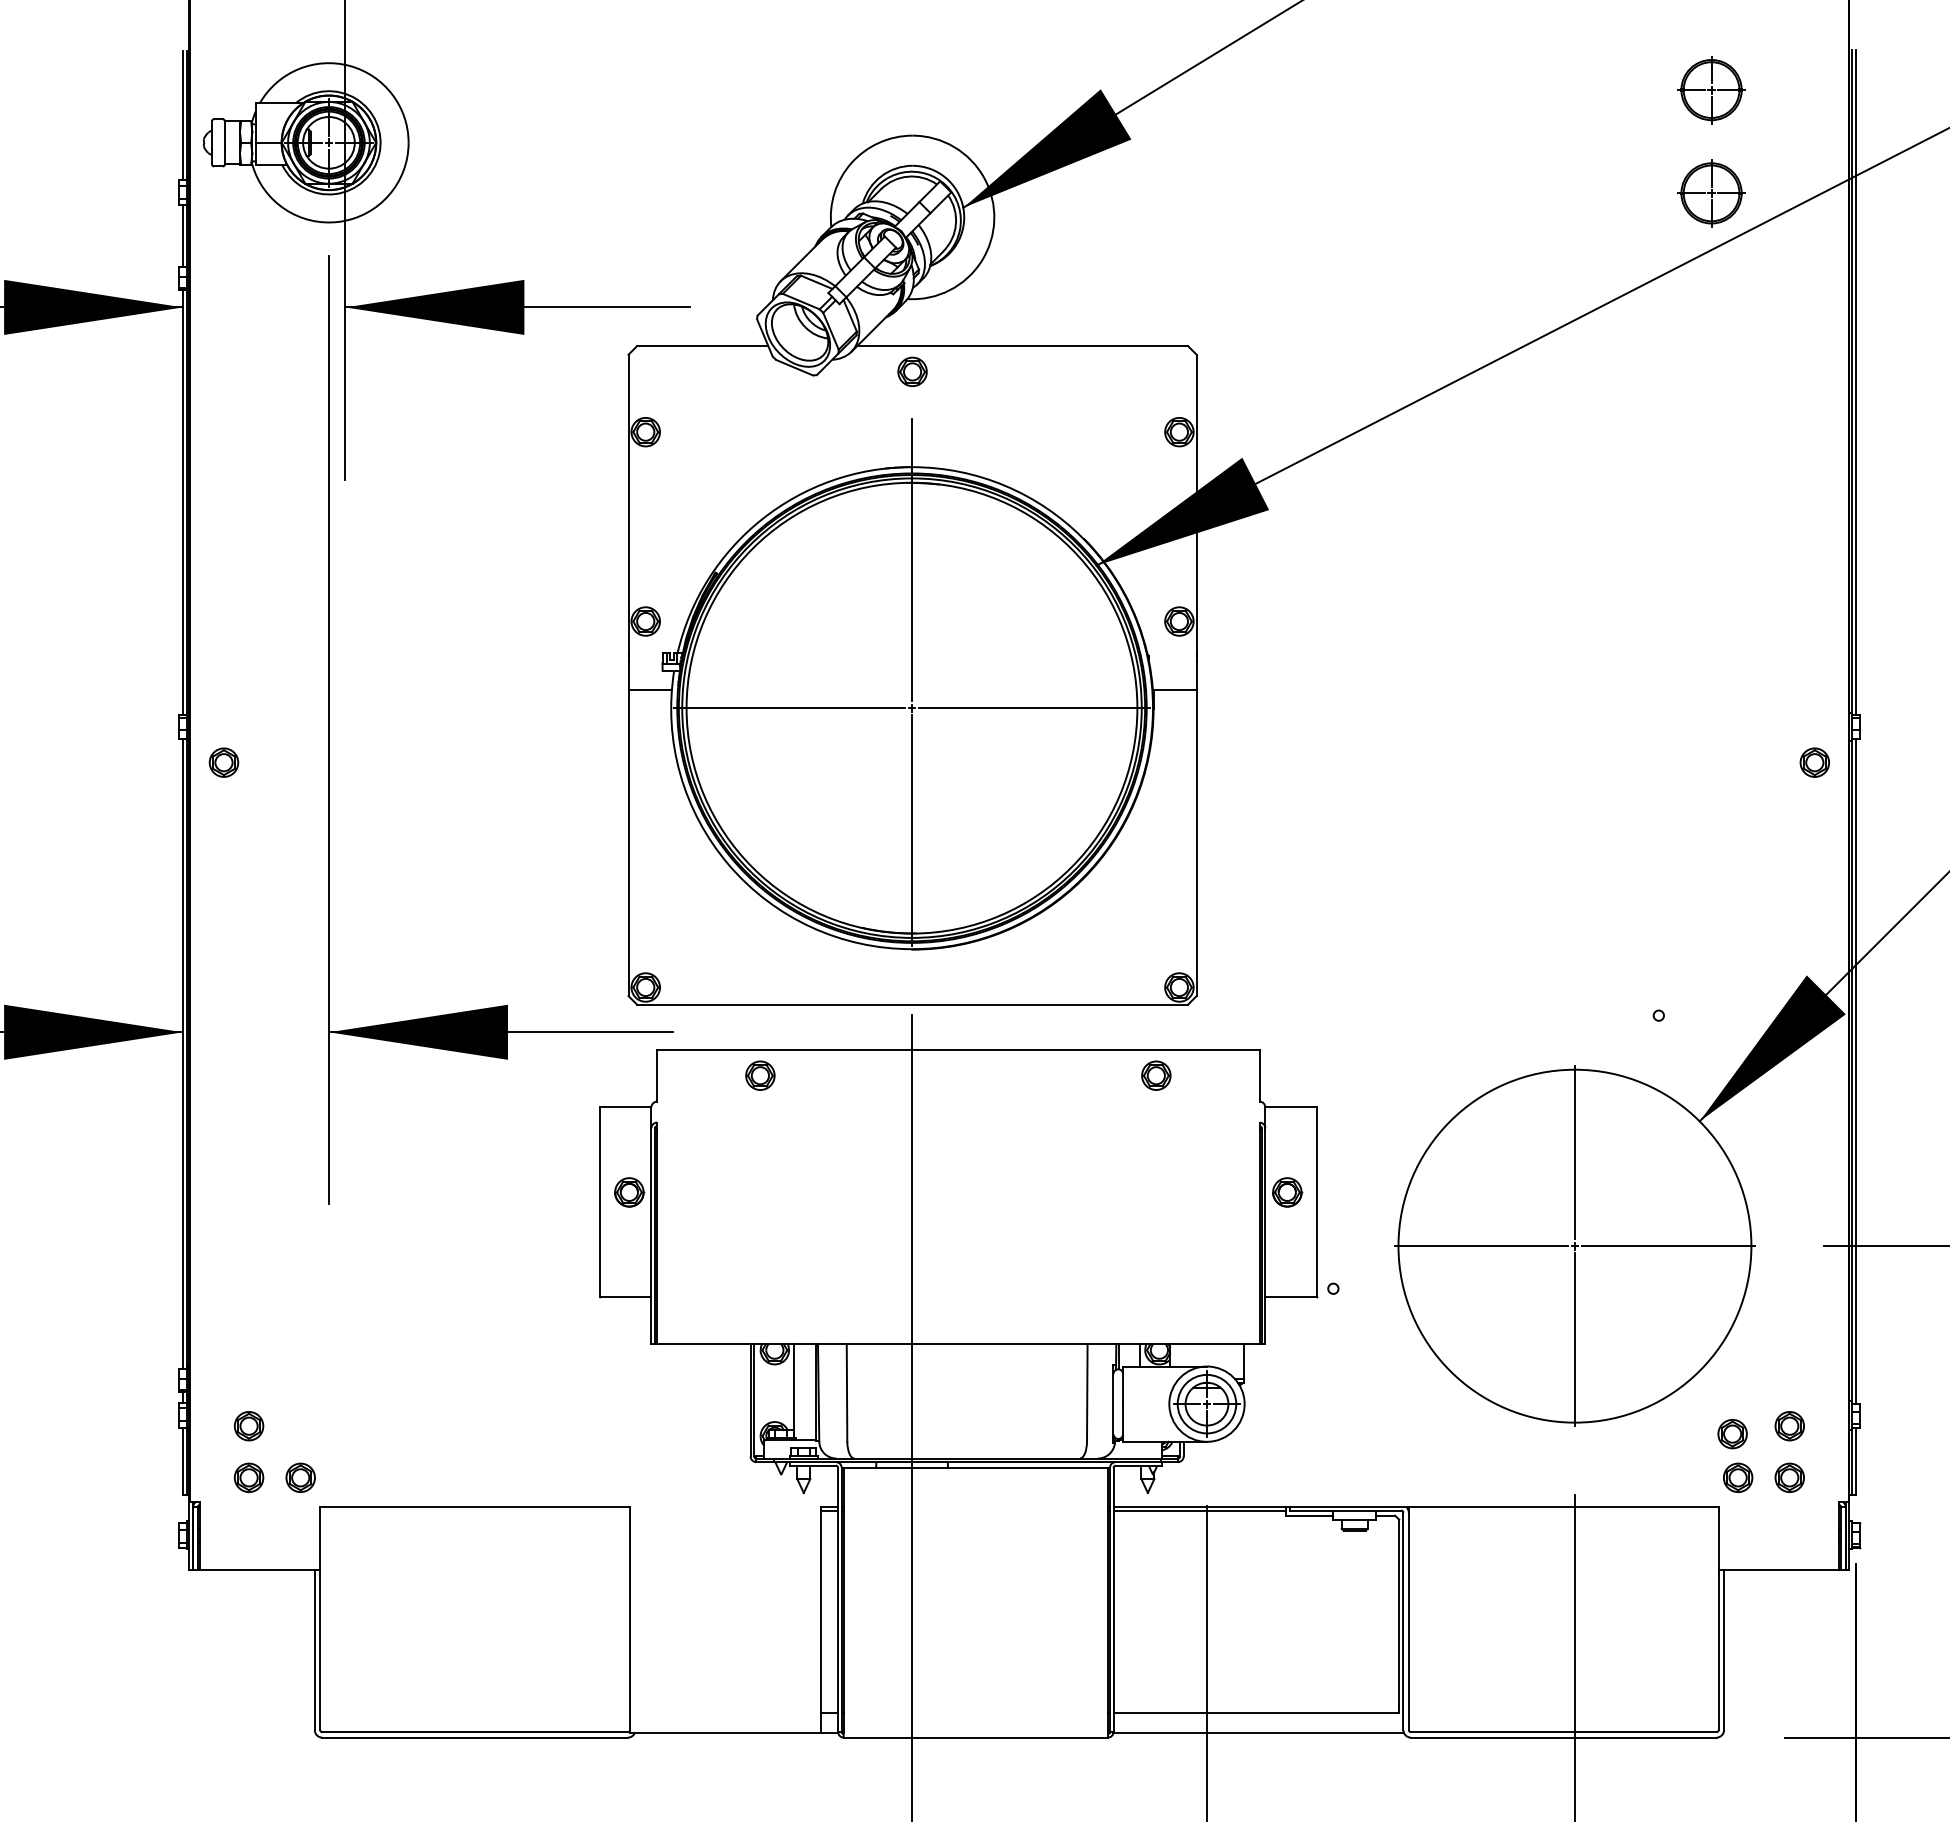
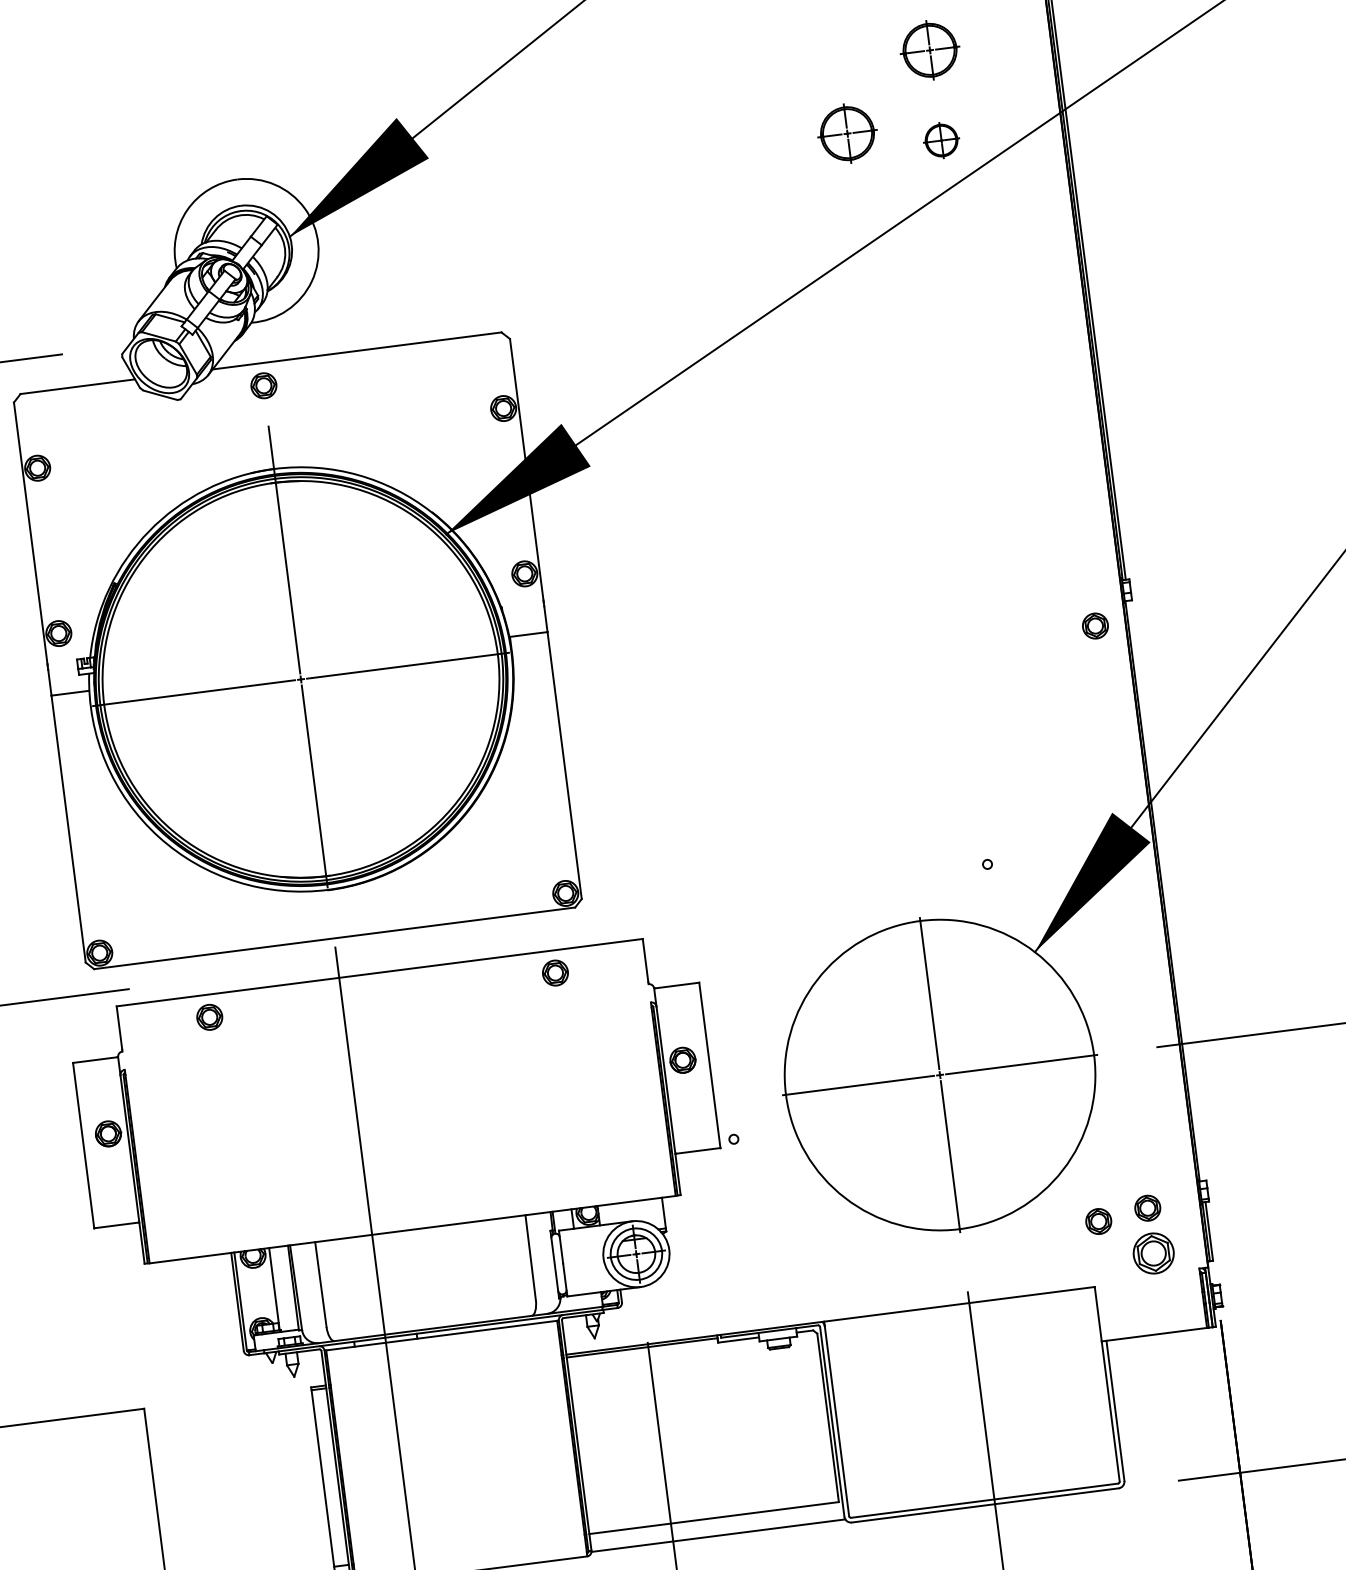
part: (1606, 172) -> (847, 134), added
part: (1711, 193) -> (941, 140), size x0.6
line: (1855, 1070) -> (1165, 890), removed
part: (1738, 1477) -> (1108, 1258), removed
part: (1789, 1477) -> (1153, 1253), size x1.6

